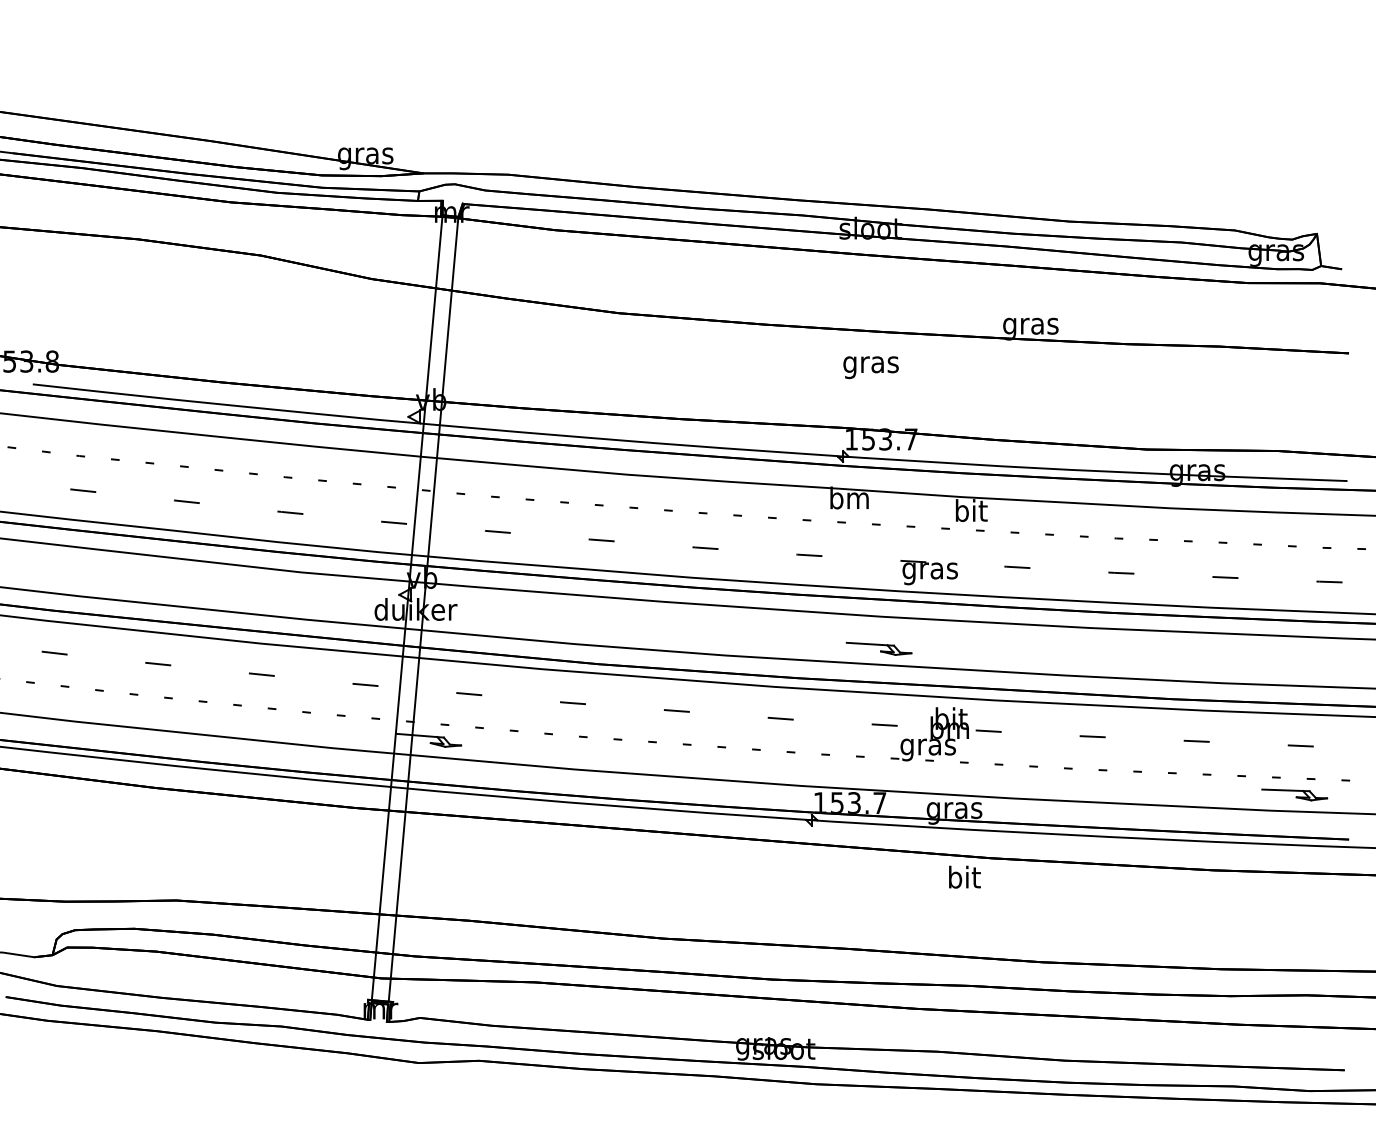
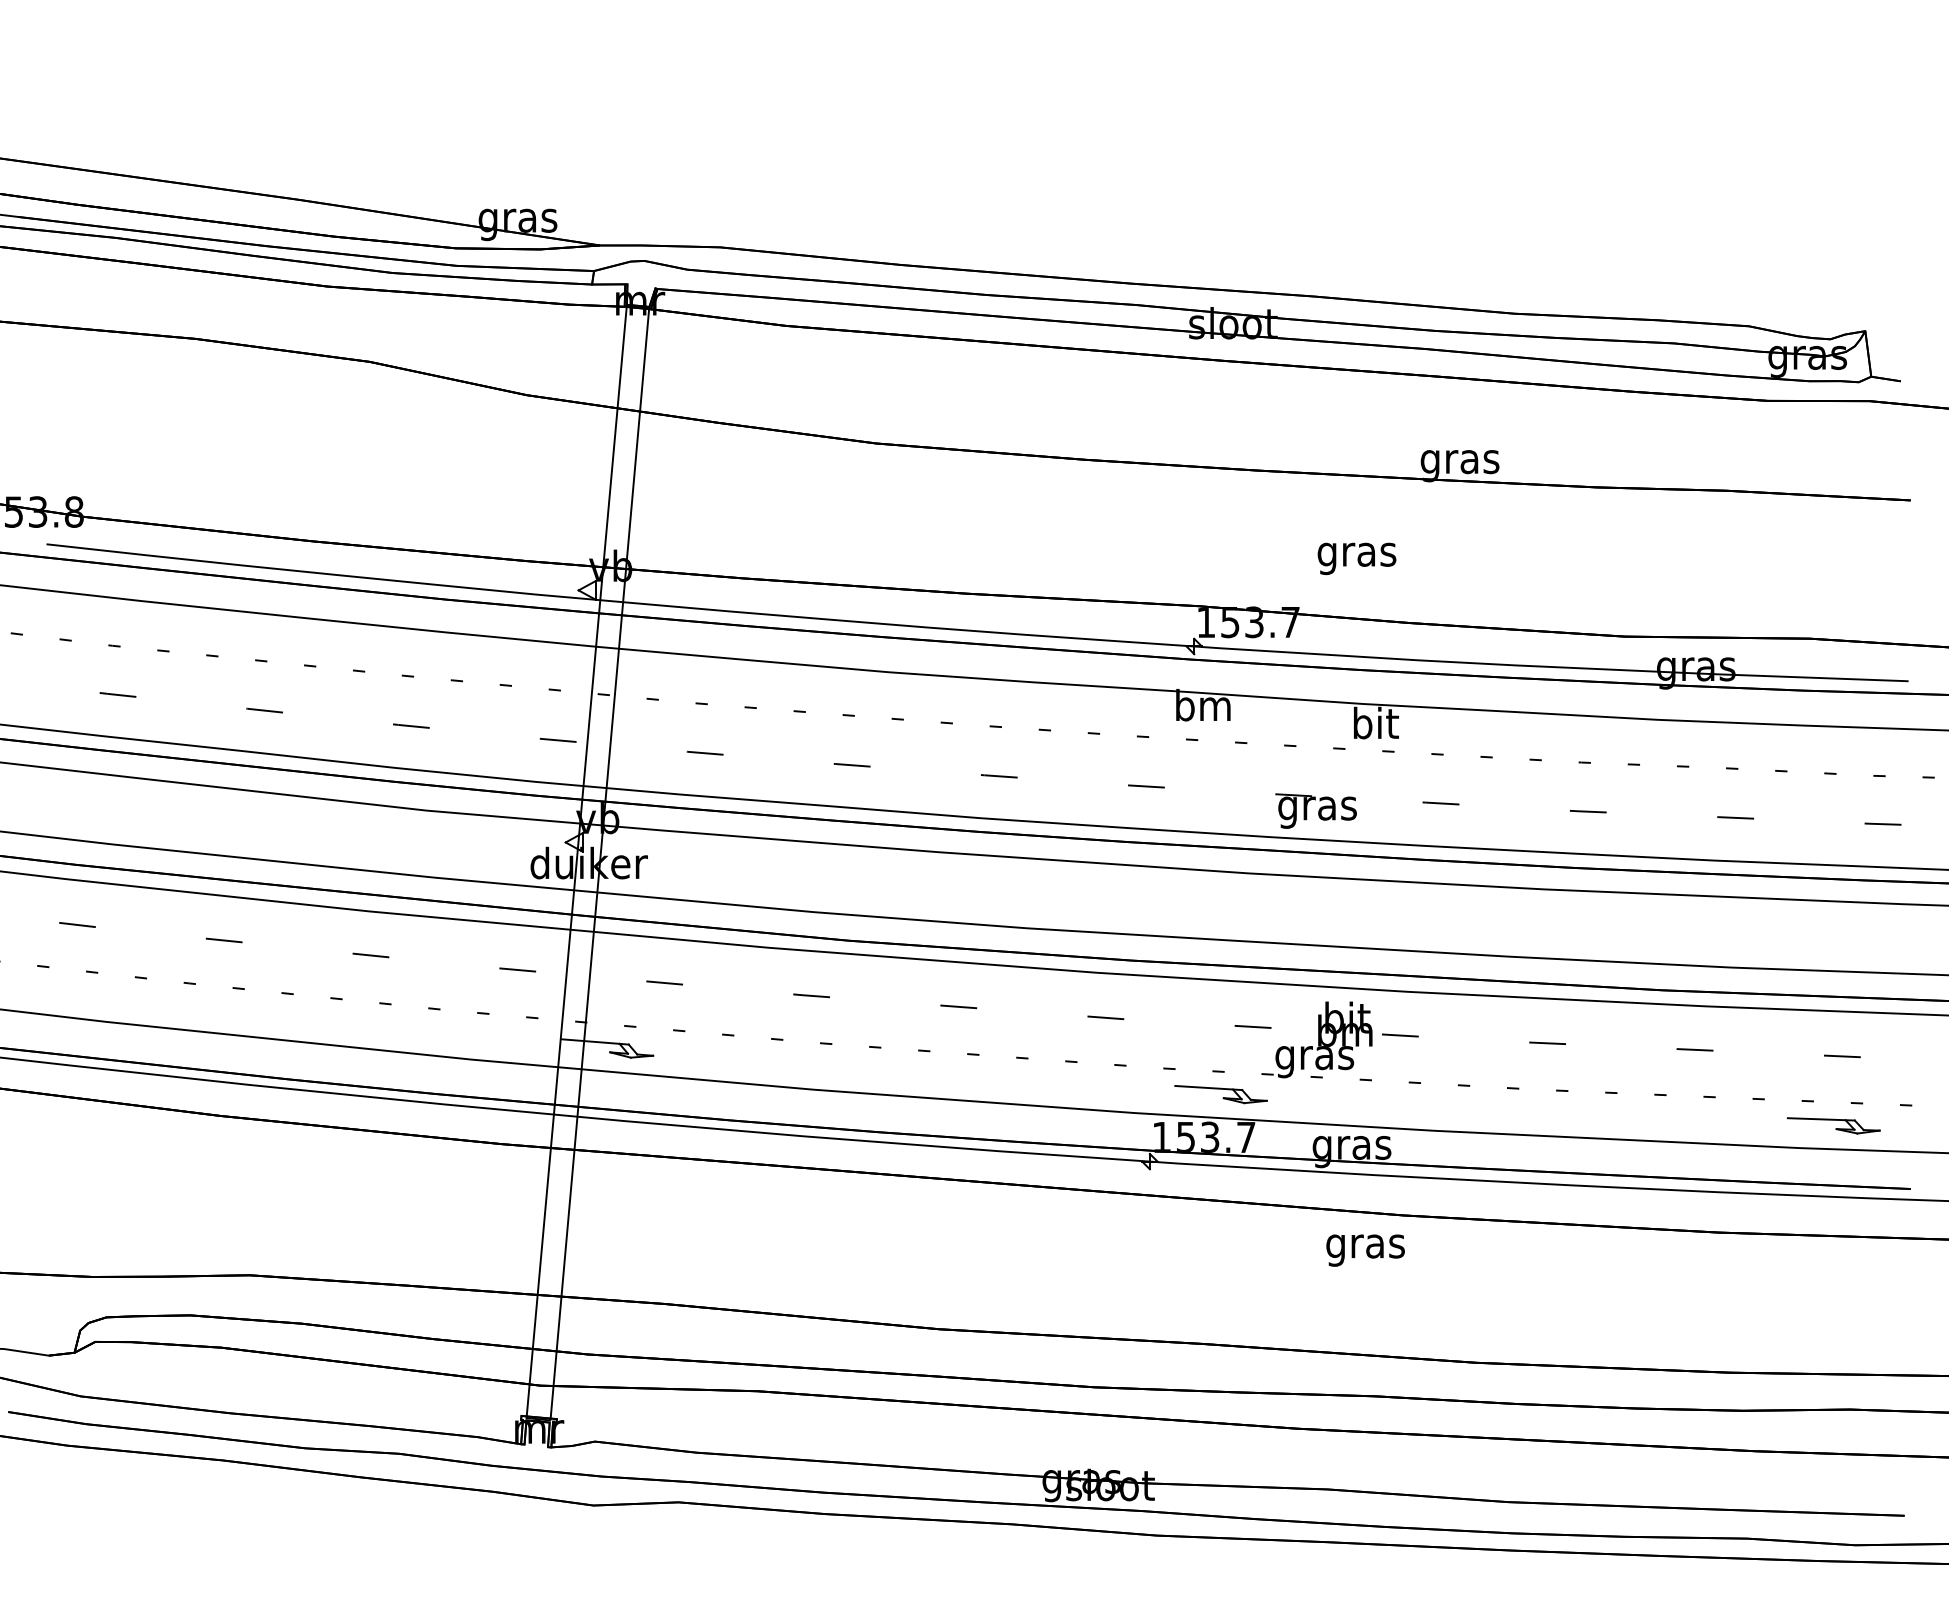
text: (870, 367) -> (1356, 558), moved
part: (878, 648) -> (1220, 1094), moved
text: (963, 879) -> (1364, 1245), bit -> gras

